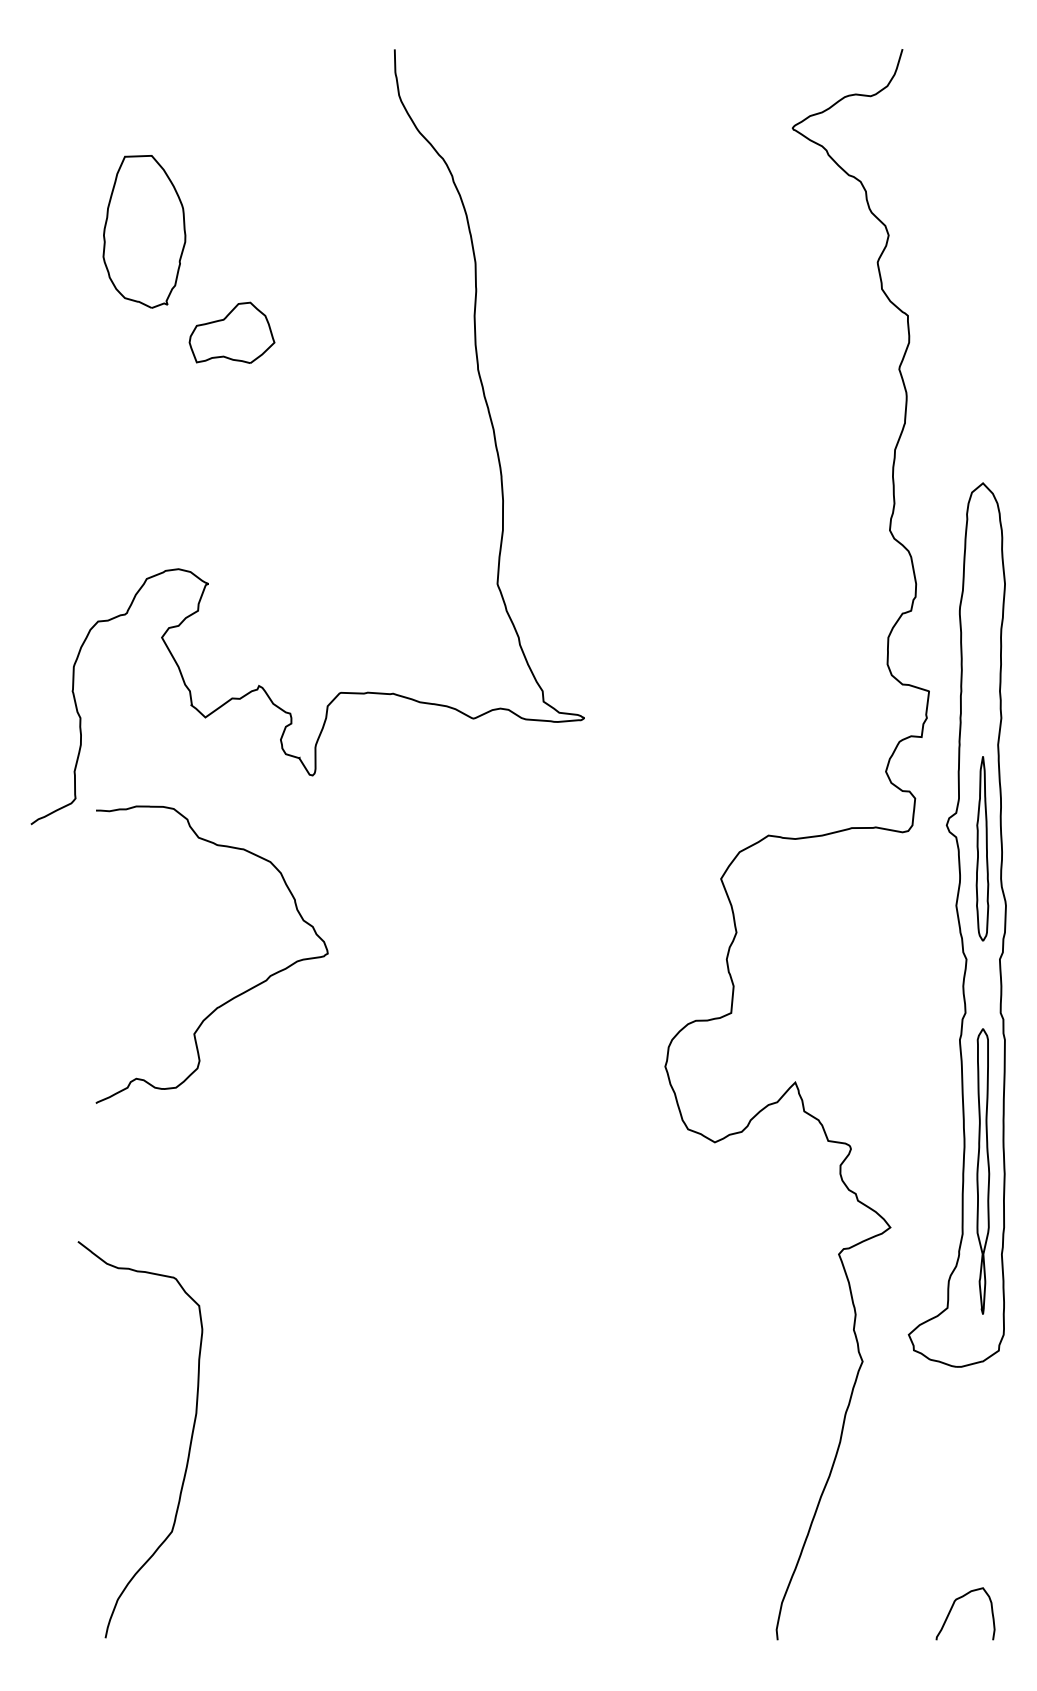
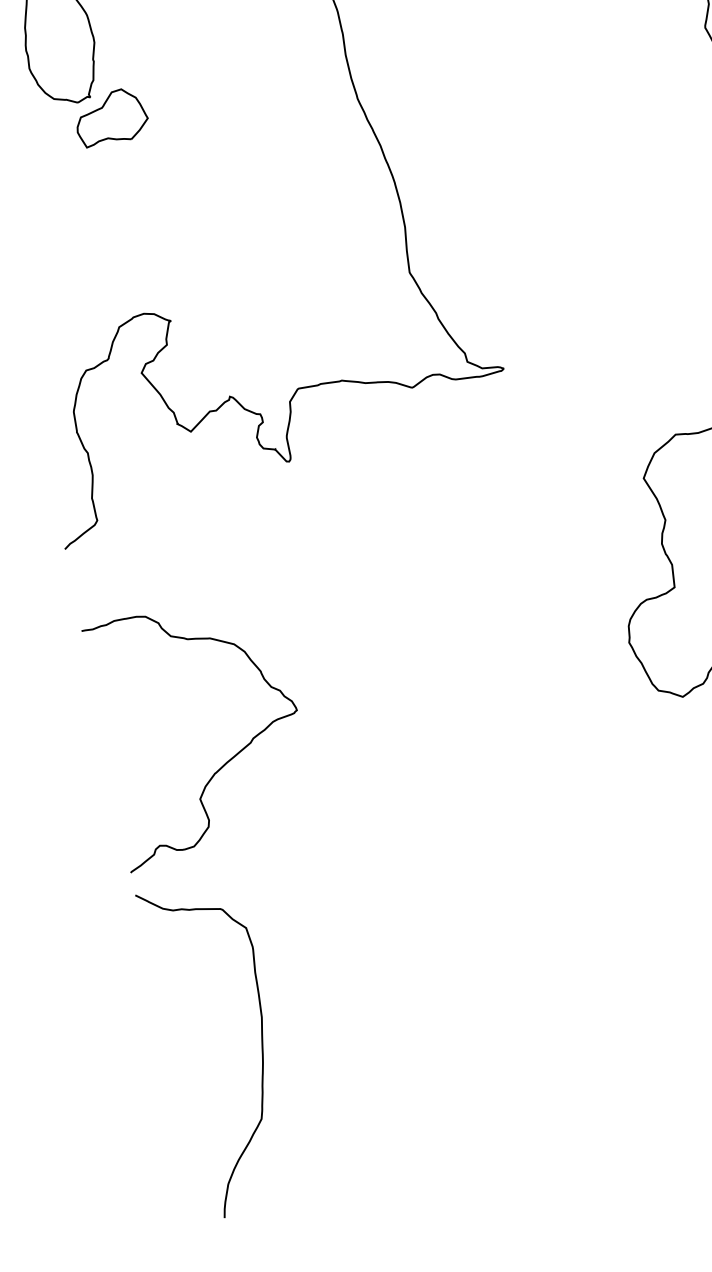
part: (231, 332) -> (110, 117), moved
curve: (232, 997) -> (225, 762), moved
curve: (188, 1449) -> (261, 1048), moved

